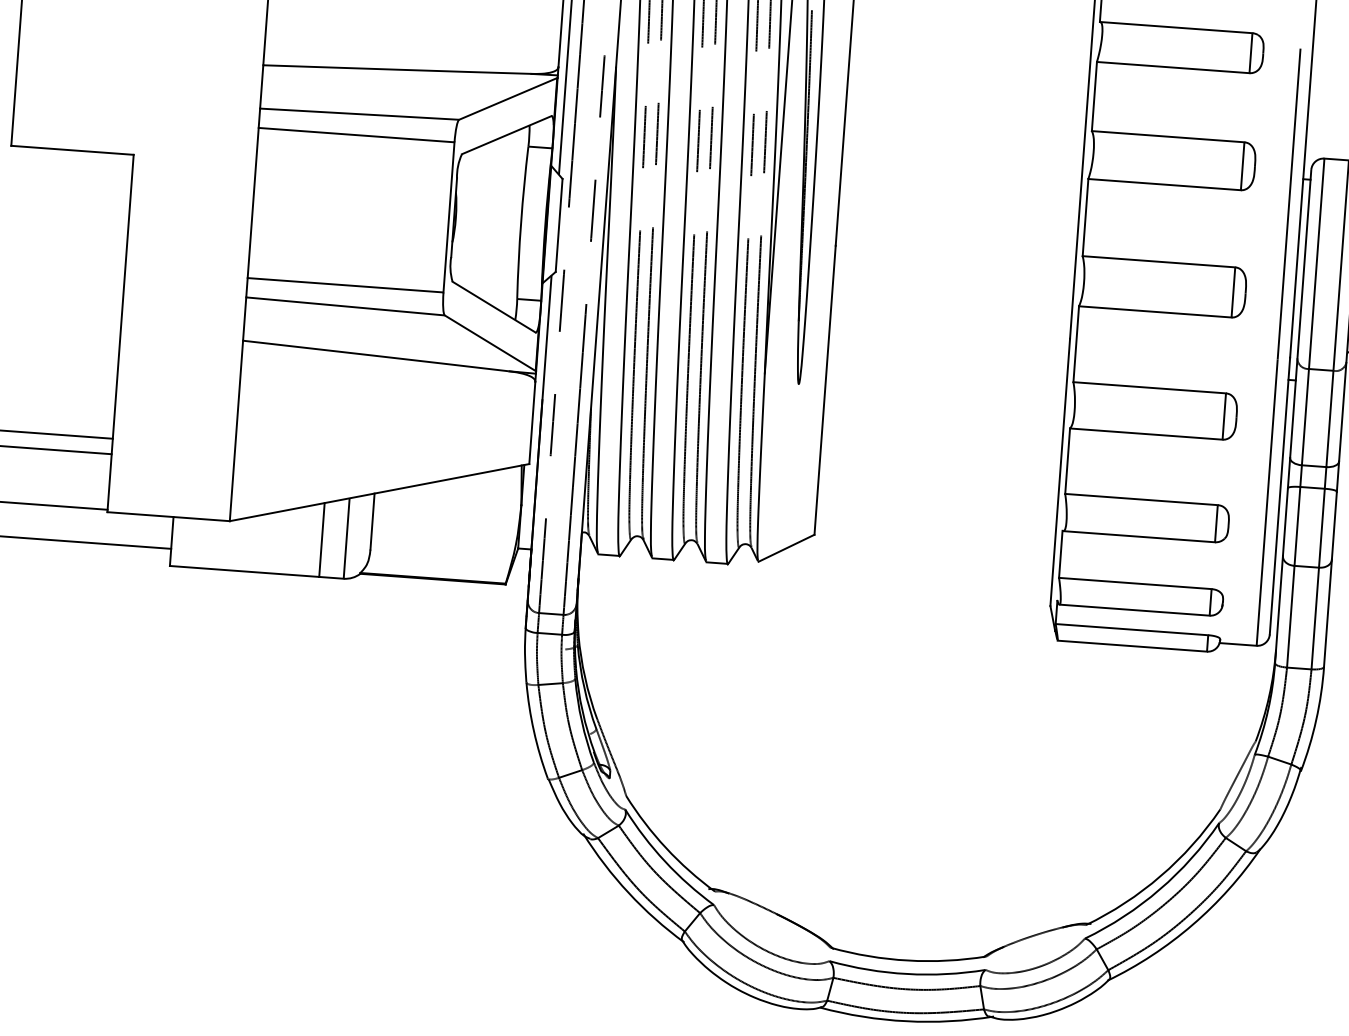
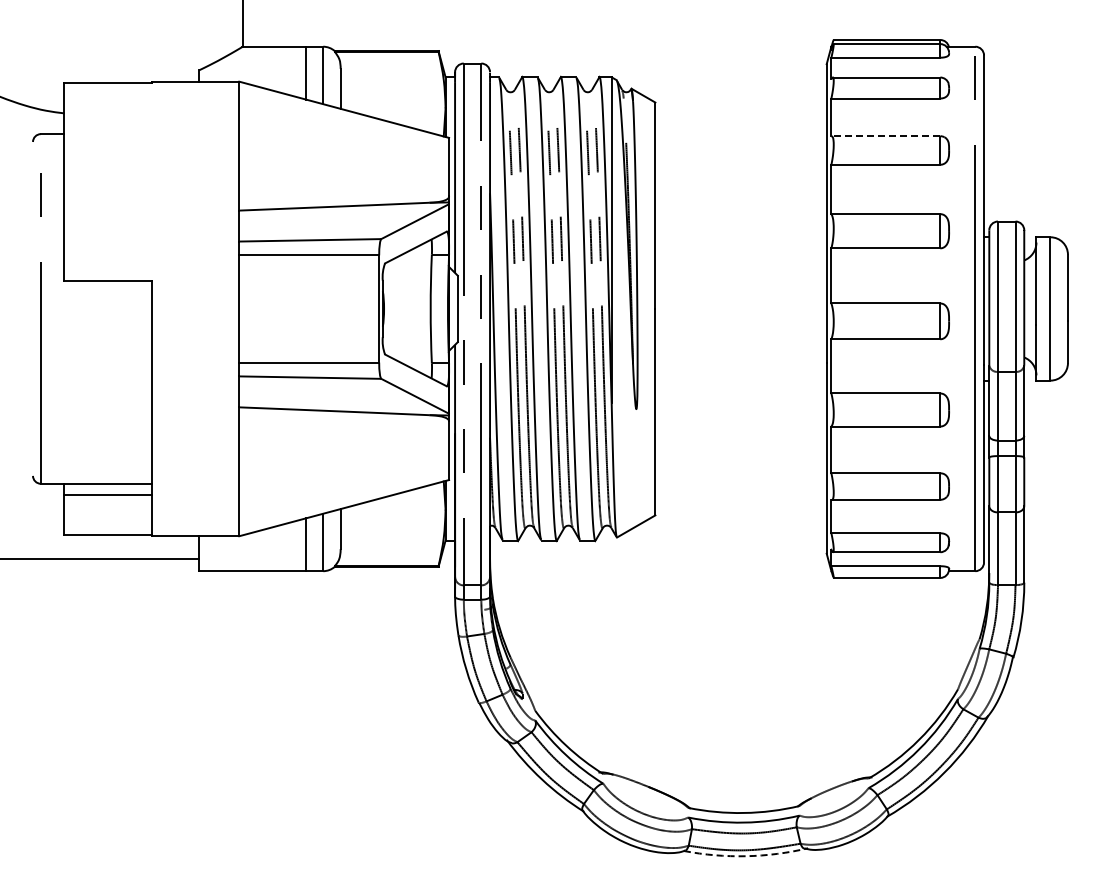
line: (1175, 27) -> (885, 136), solid -> dashed
arc: (906, 1021) -> (746, 856), solid -> dashed

